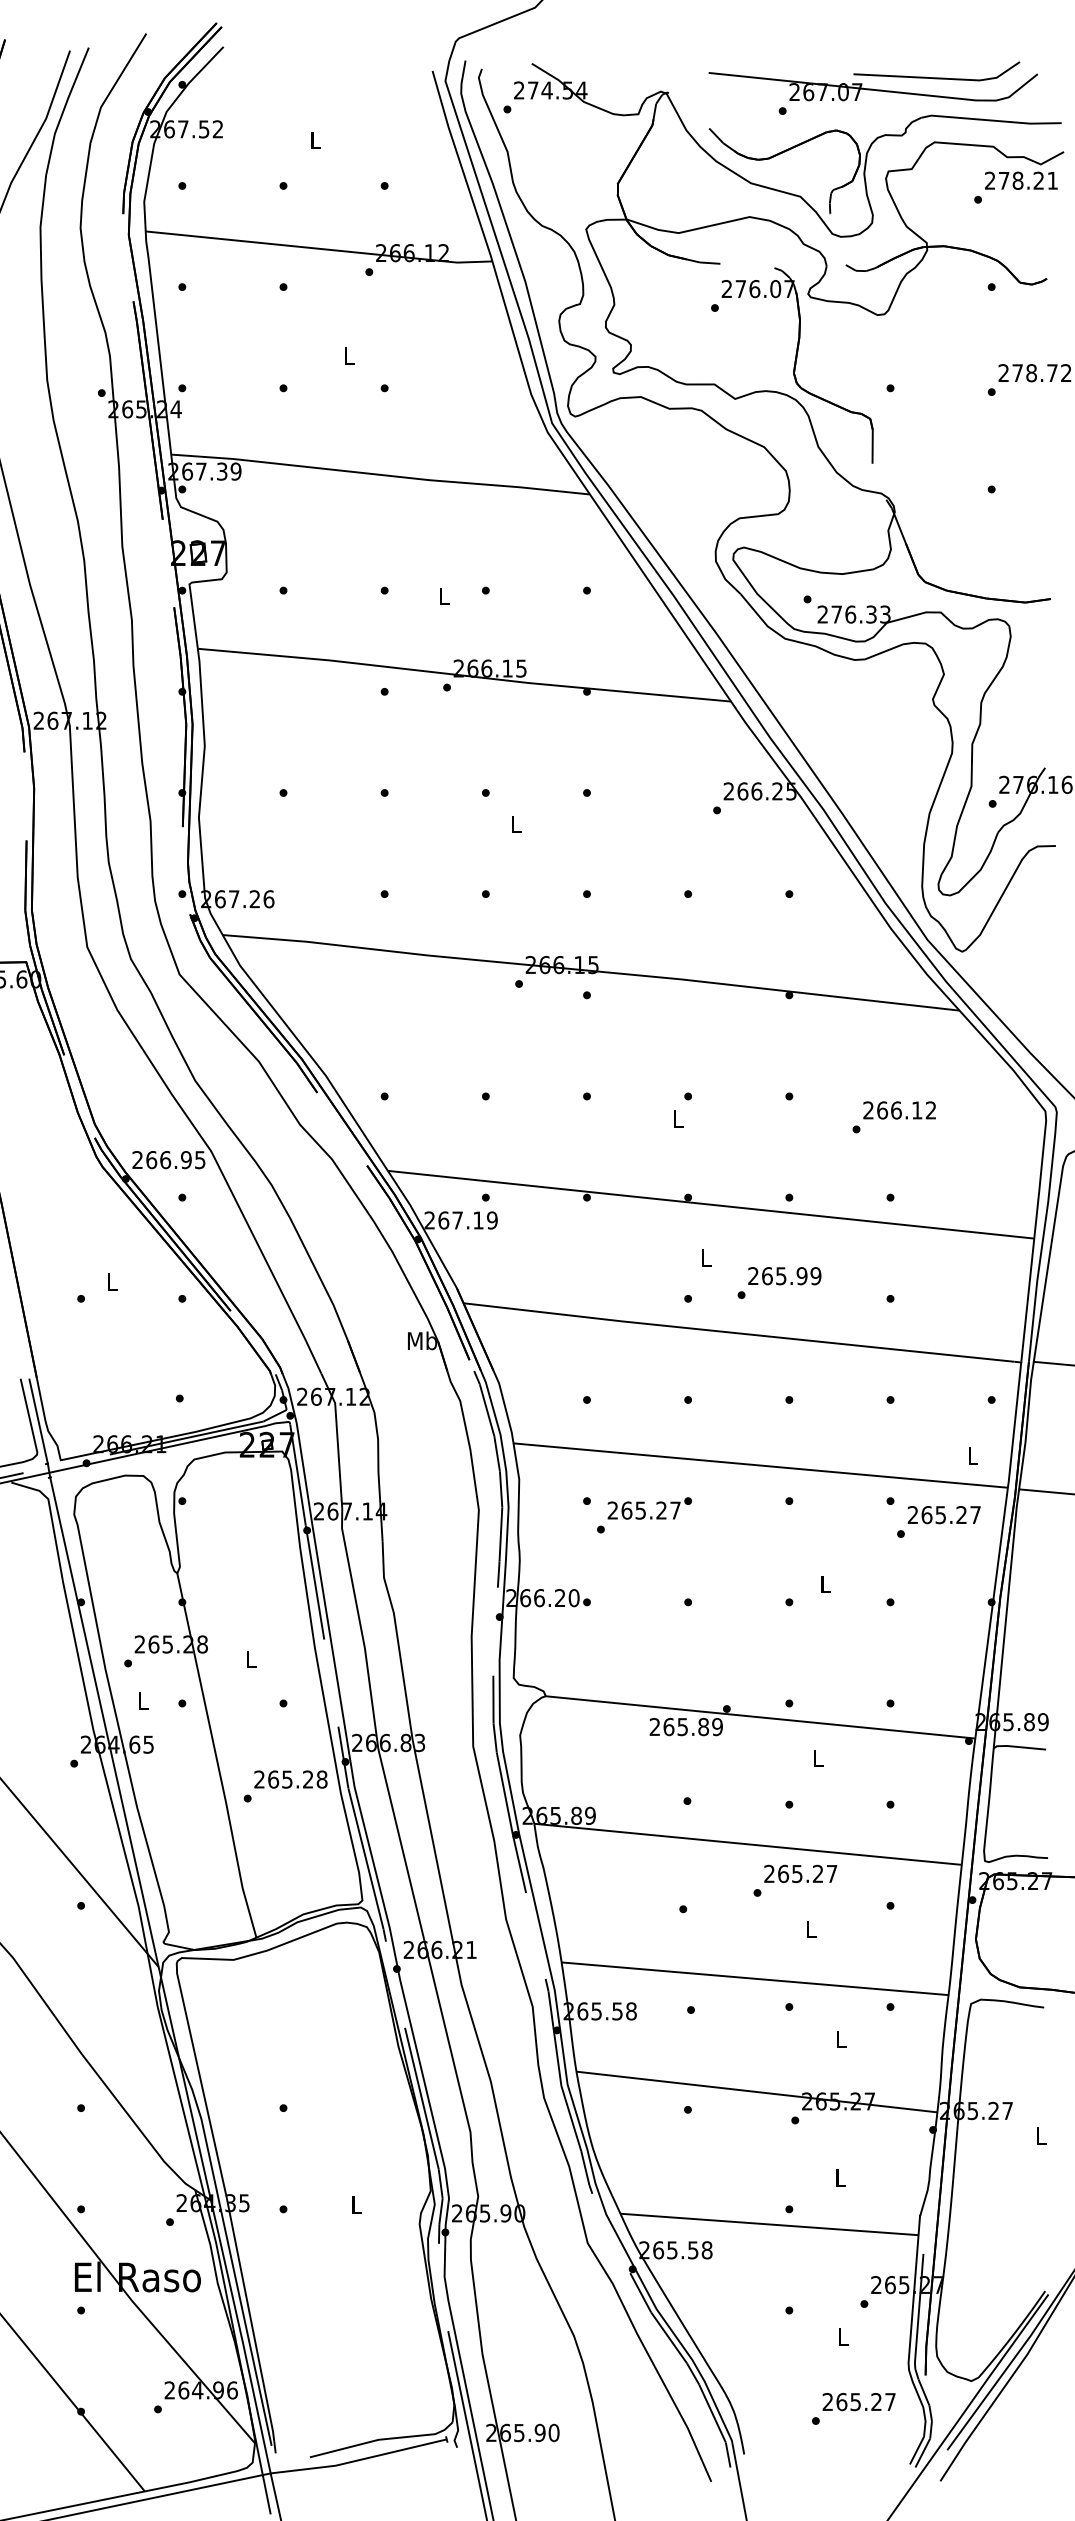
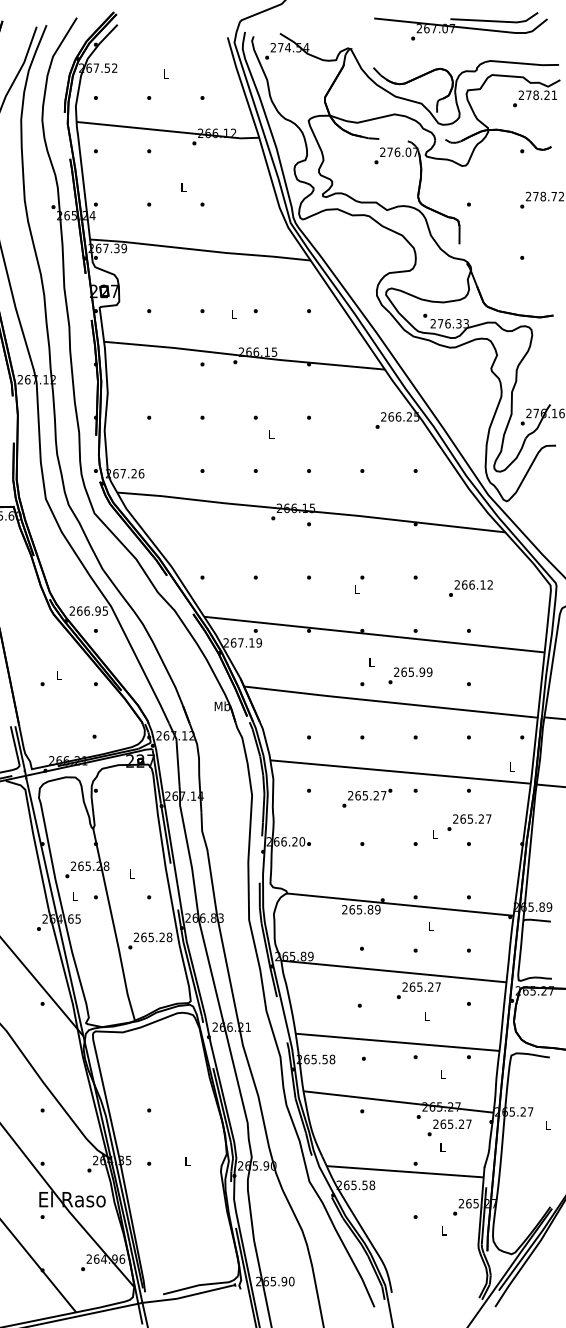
part: (872, 88) -> (460, 26), moved
text: (644, 1513) -> (367, 797), moved
text: (939, 1521) -> (469, 822), moved
text: (853, 2408) -> (449, 1127), moved

